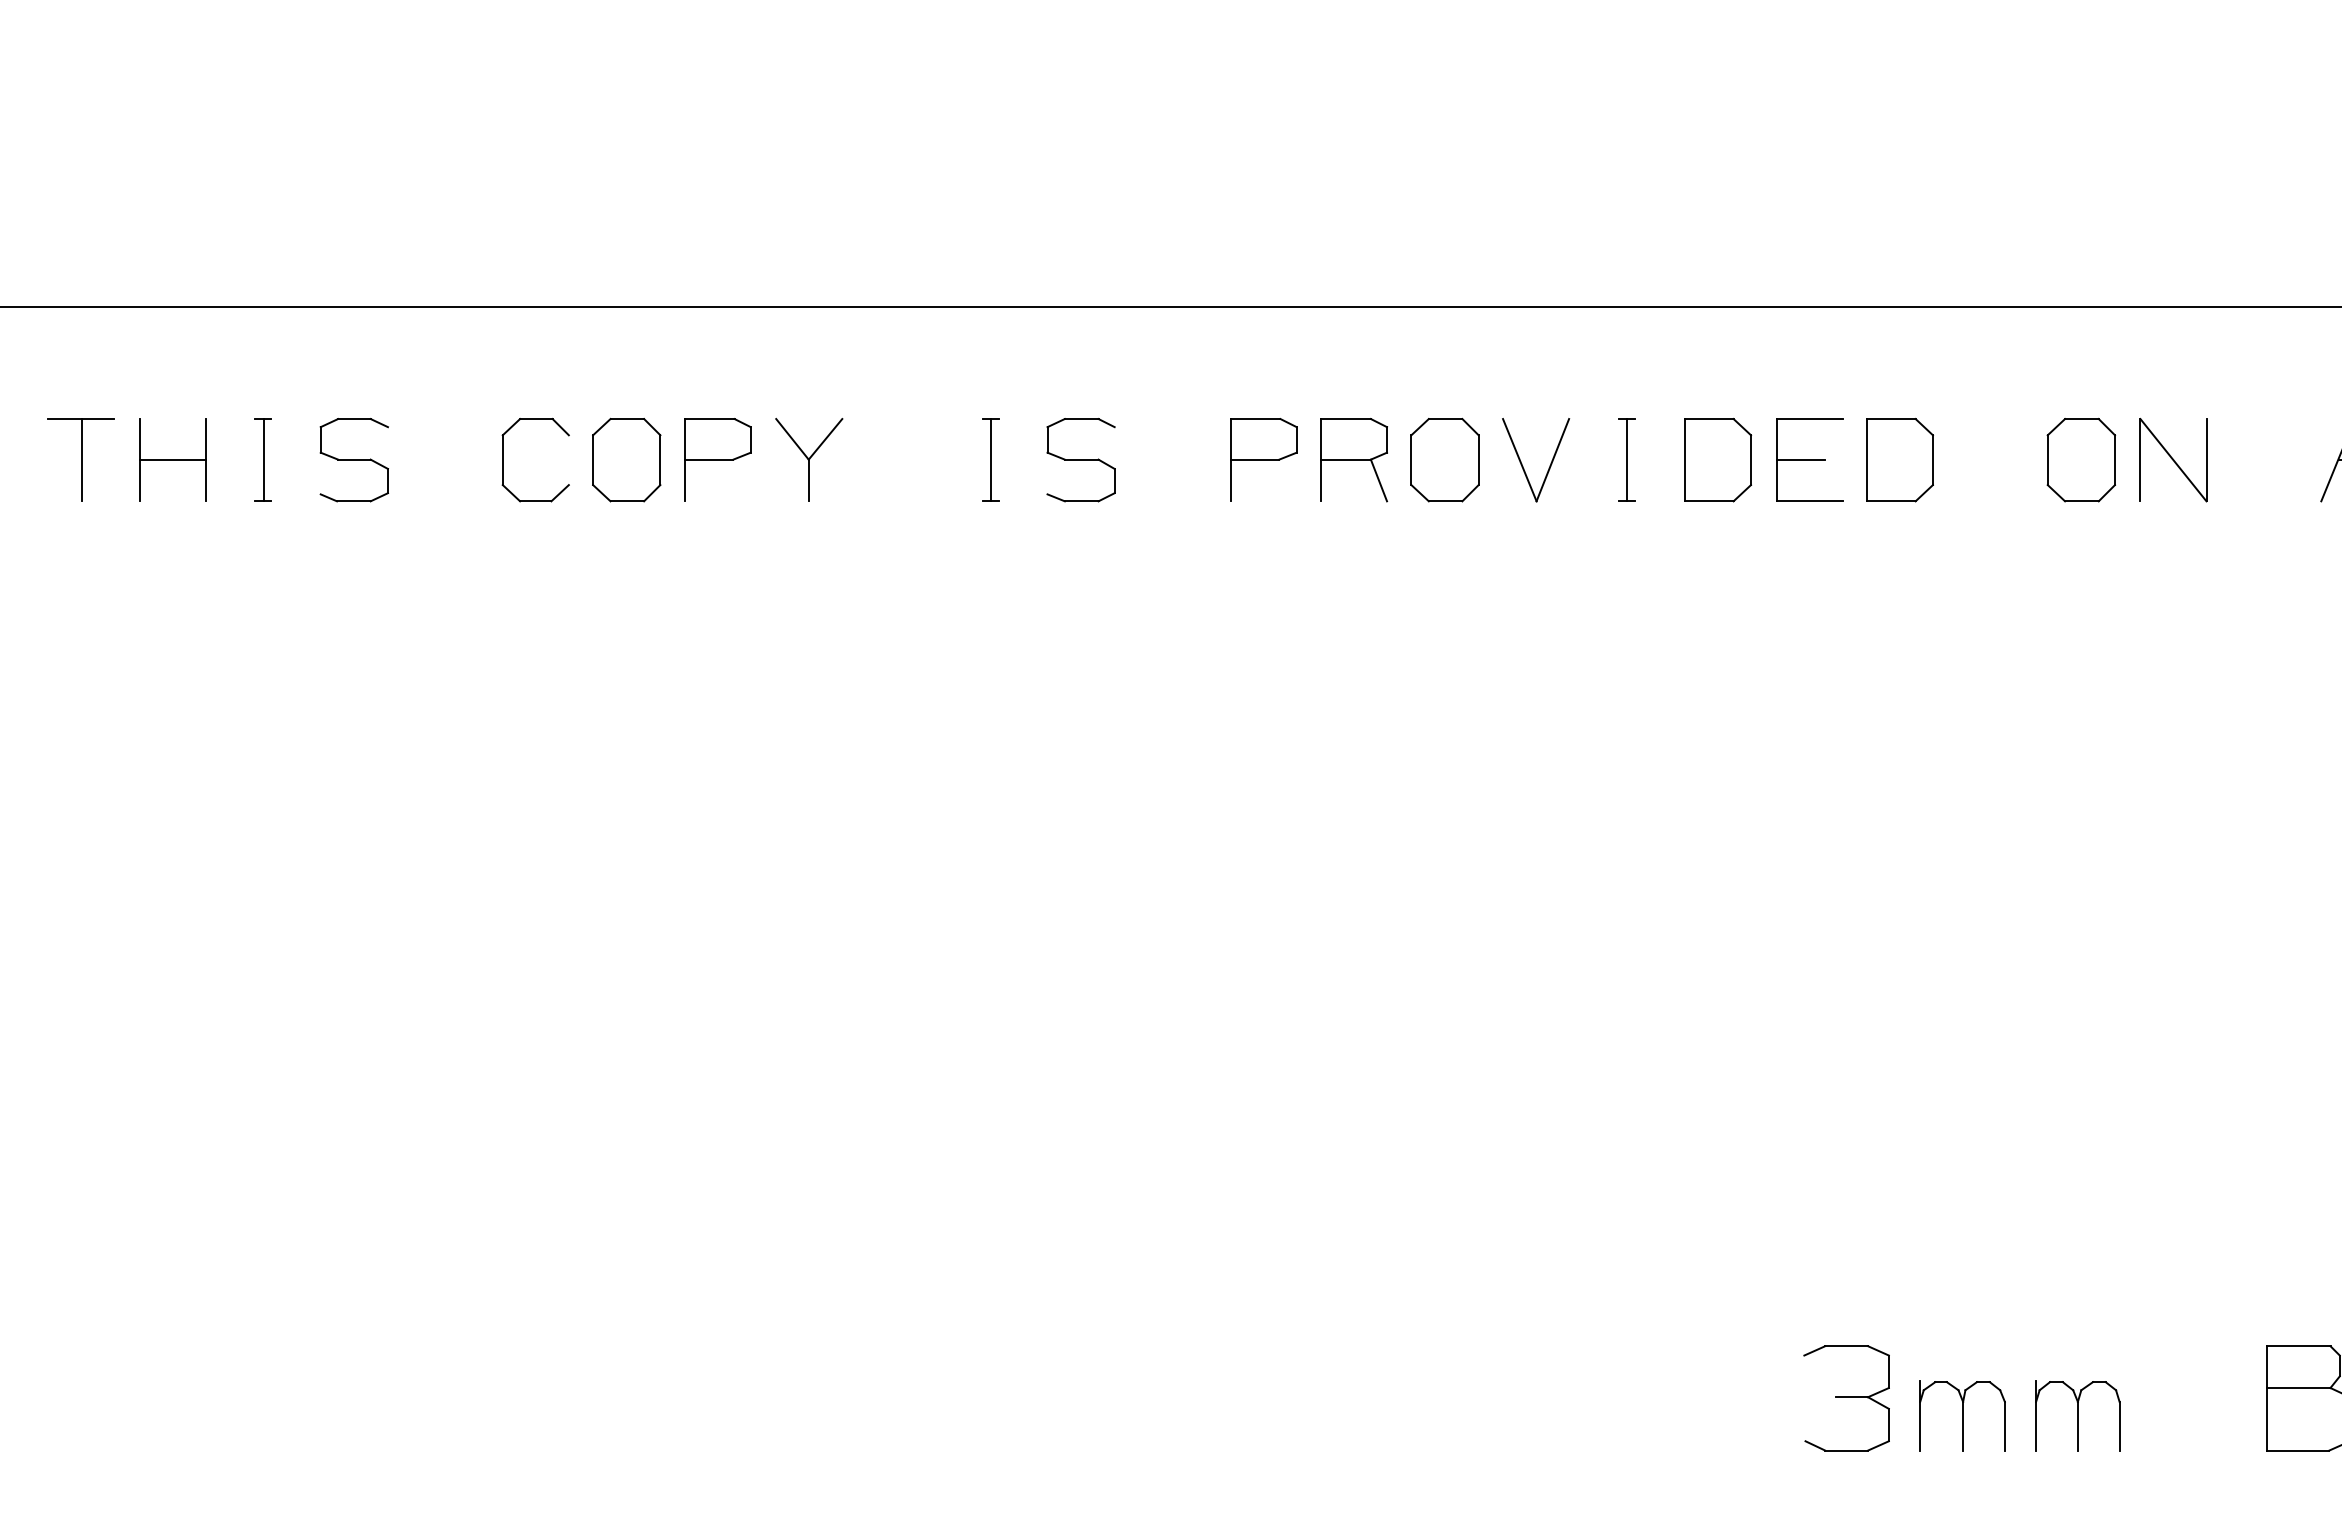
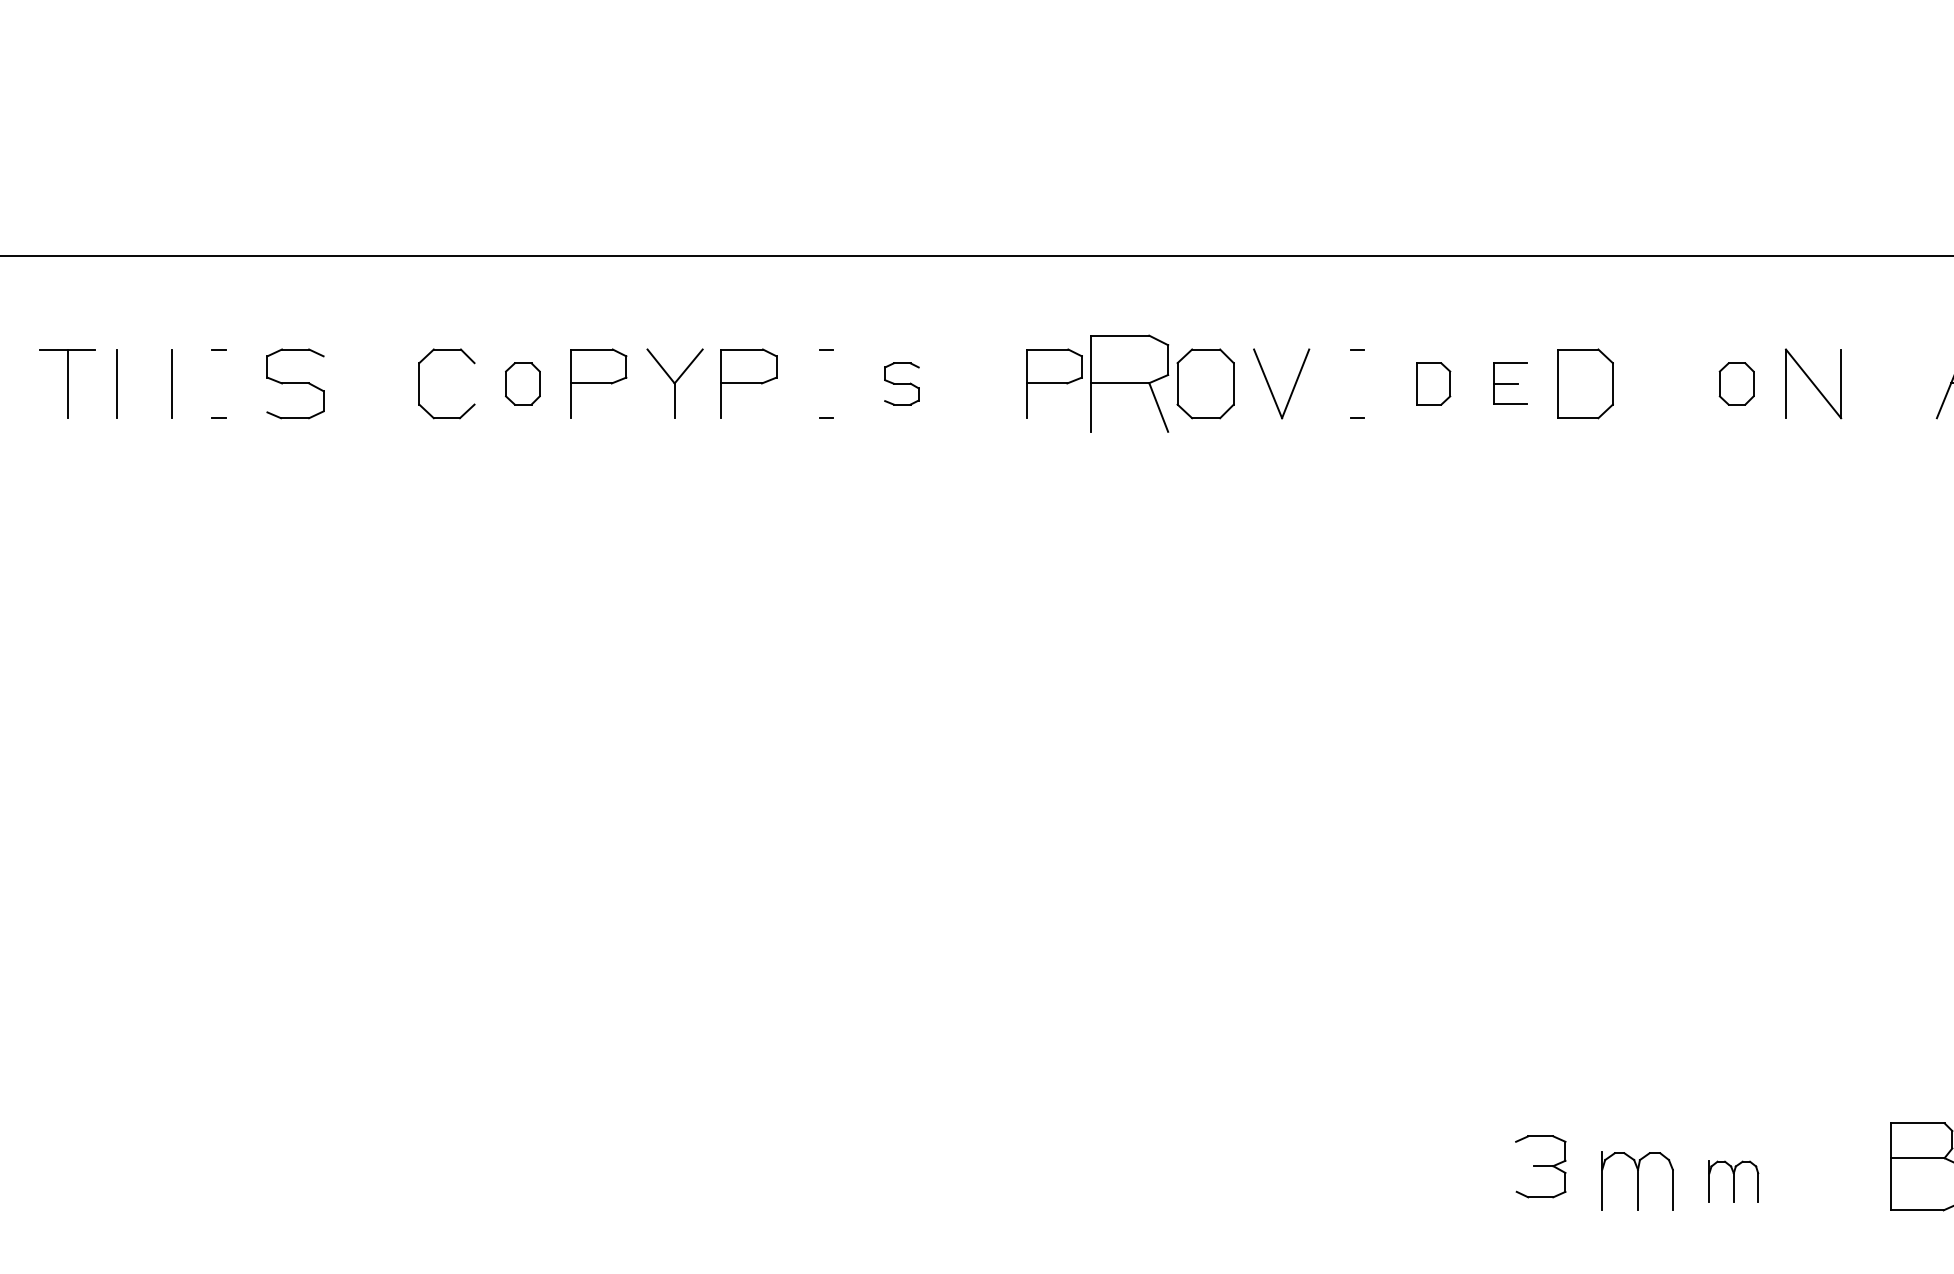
line: (173, 459) -> (144, 383), removed
part: (897, 459) -> (748, 383), added
part: (1809, 459) -> (1509, 383), size x0.6
line: (264, 460) -> (220, 384), removed
part: (626, 460) -> (522, 384), size x0.6
line: (990, 460) -> (826, 384), removed
part: (1080, 460) -> (901, 384), size x0.6
part: (1354, 460) -> (1130, 384), size x1.4
line: (1627, 460) -> (1357, 384), removed
part: (1718, 460) -> (1433, 384), size x0.6
part: (2081, 460) -> (1736, 384), size x0.6
part: (1846, 1398) -> (1540, 1166), size x0.7
part: (2077, 1415) -> (1733, 1181), size x0.7

